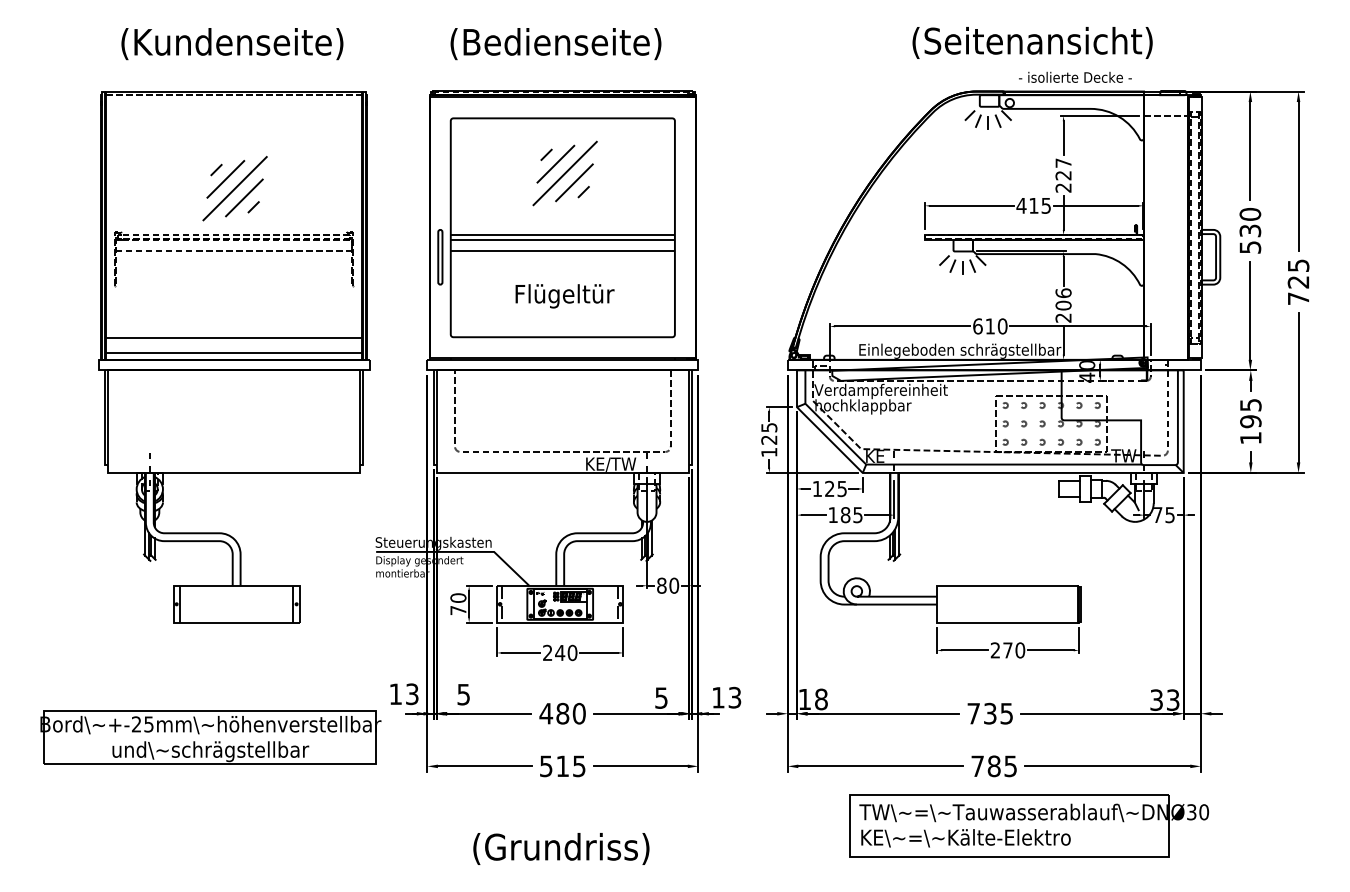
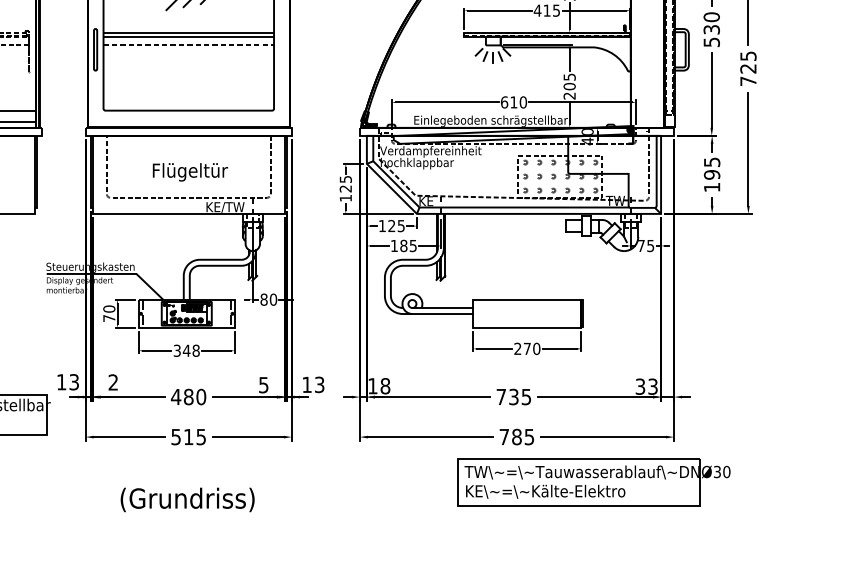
line: (563, 251) -> (189, 45), solid -> dashed
text: (1063, 292) -> (569, 76), 206 -> 205
text: (564, 296) -> (190, 172), moved
text: (560, 653) -> (186, 351), 240 -> 348
text: (463, 694) -> (113, 382), 5 -> 2
part: (1028, 825) -> (593, 482), moved

